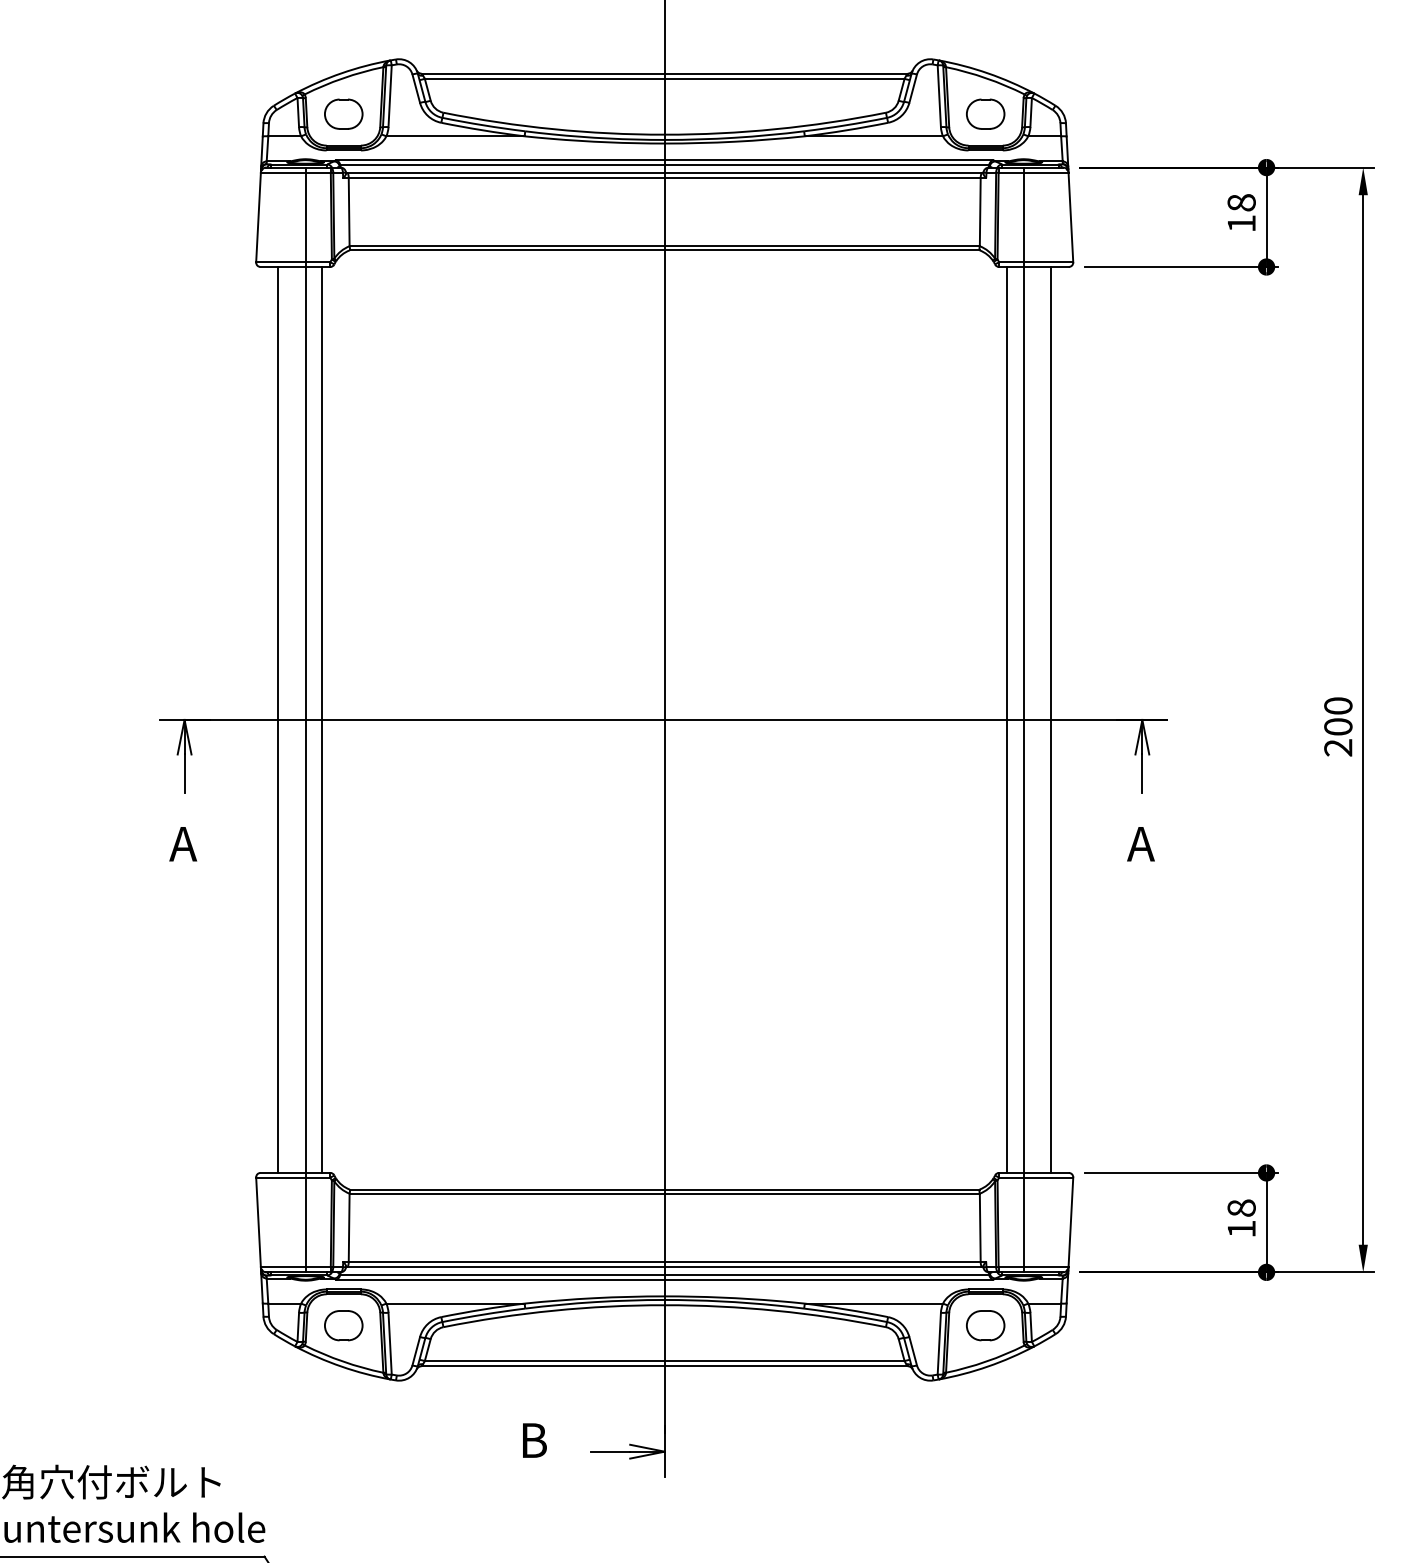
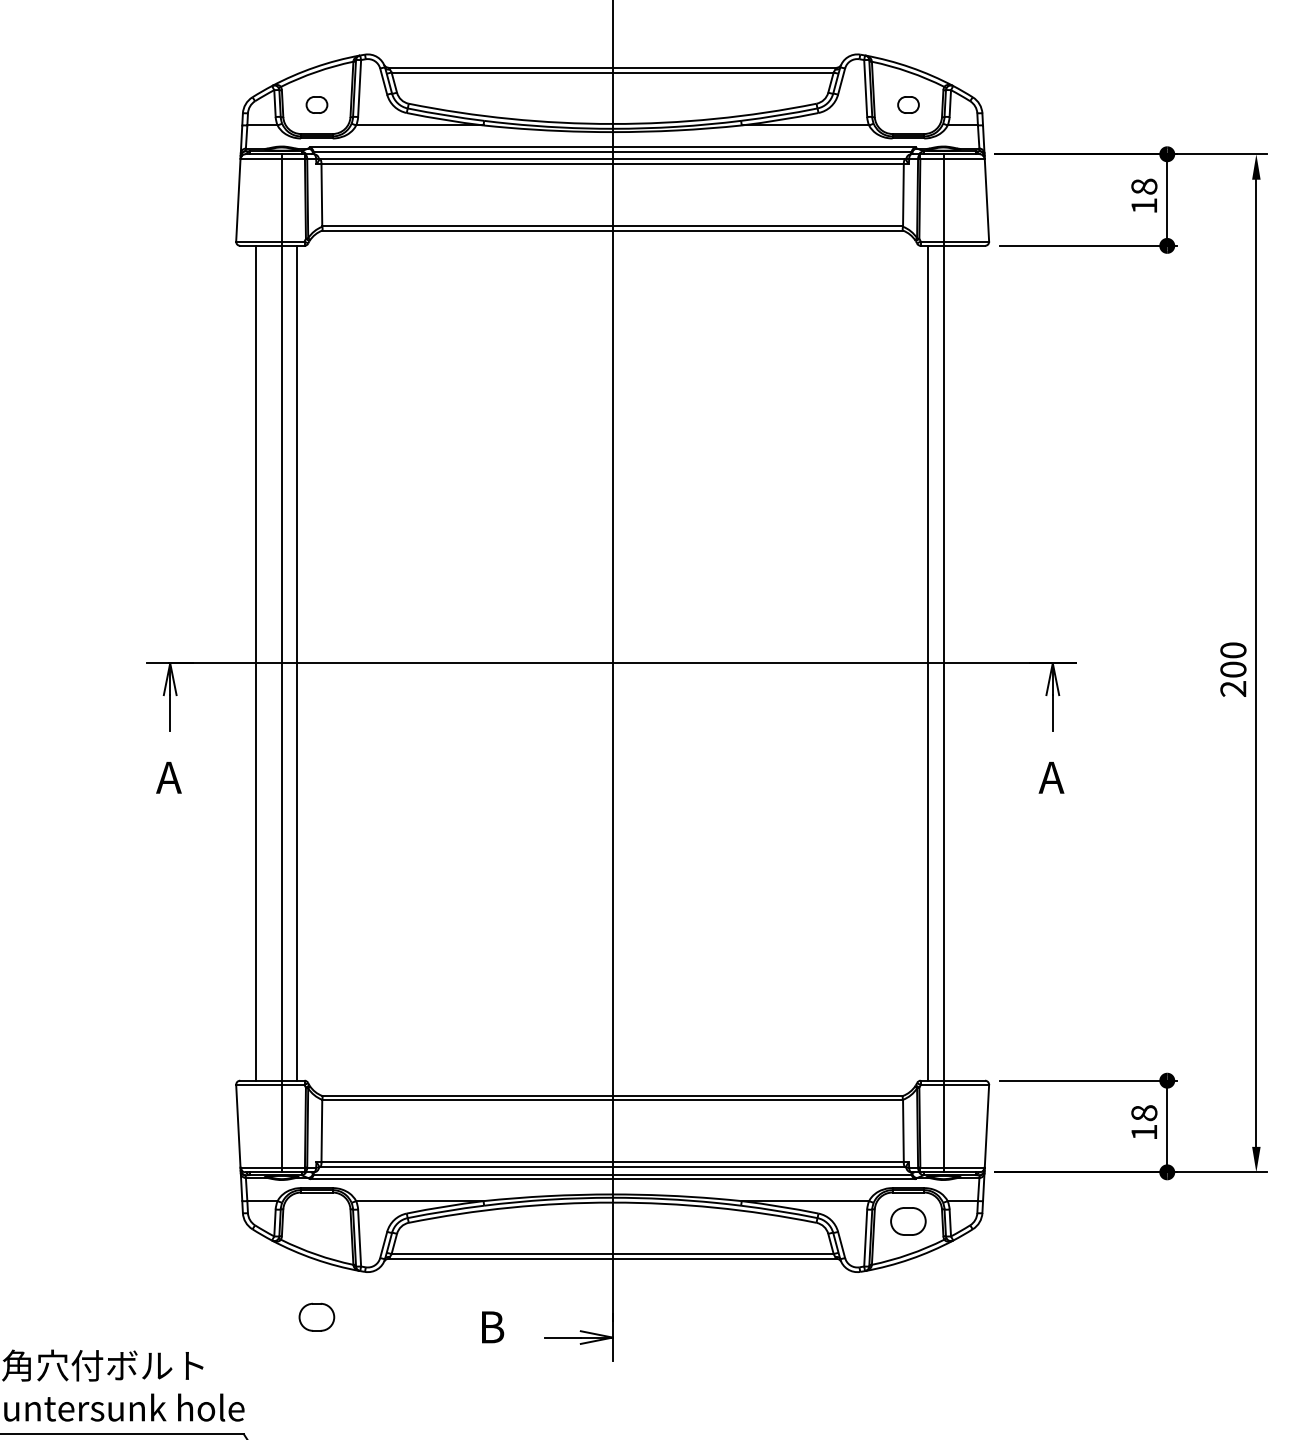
part: (343, 113) -> (316, 104), size x0.6
part: (985, 113) -> (908, 104), size x0.6
line: (1051, 719) -> (969, 662), removed
part: (343, 1325) -> (316, 1317), moved

